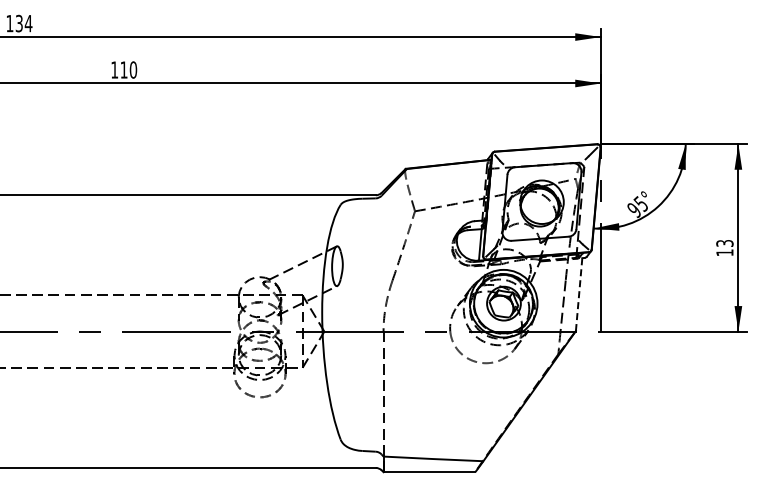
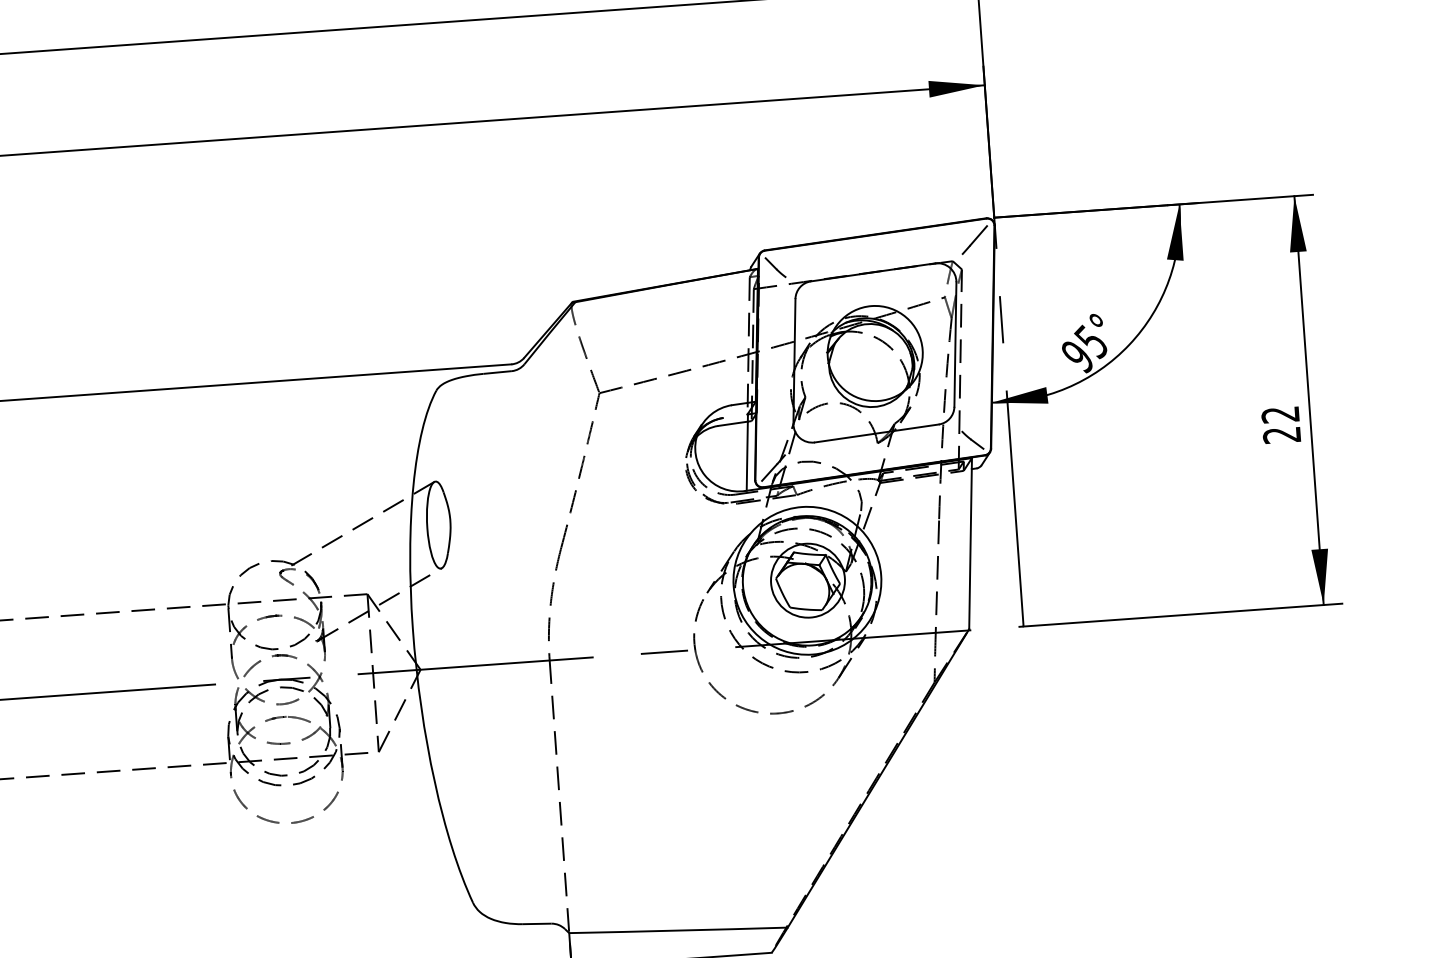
text: (724, 248) -> (1280, 425), 13 -> 22
line: (579, 291) -> (970, 542), dashed -> solid

